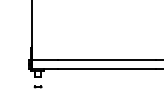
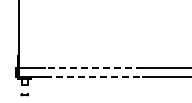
line: (106, 60) -> (93, 68), solid -> dashed
line: (107, 68) -> (94, 76), solid -> dashed

